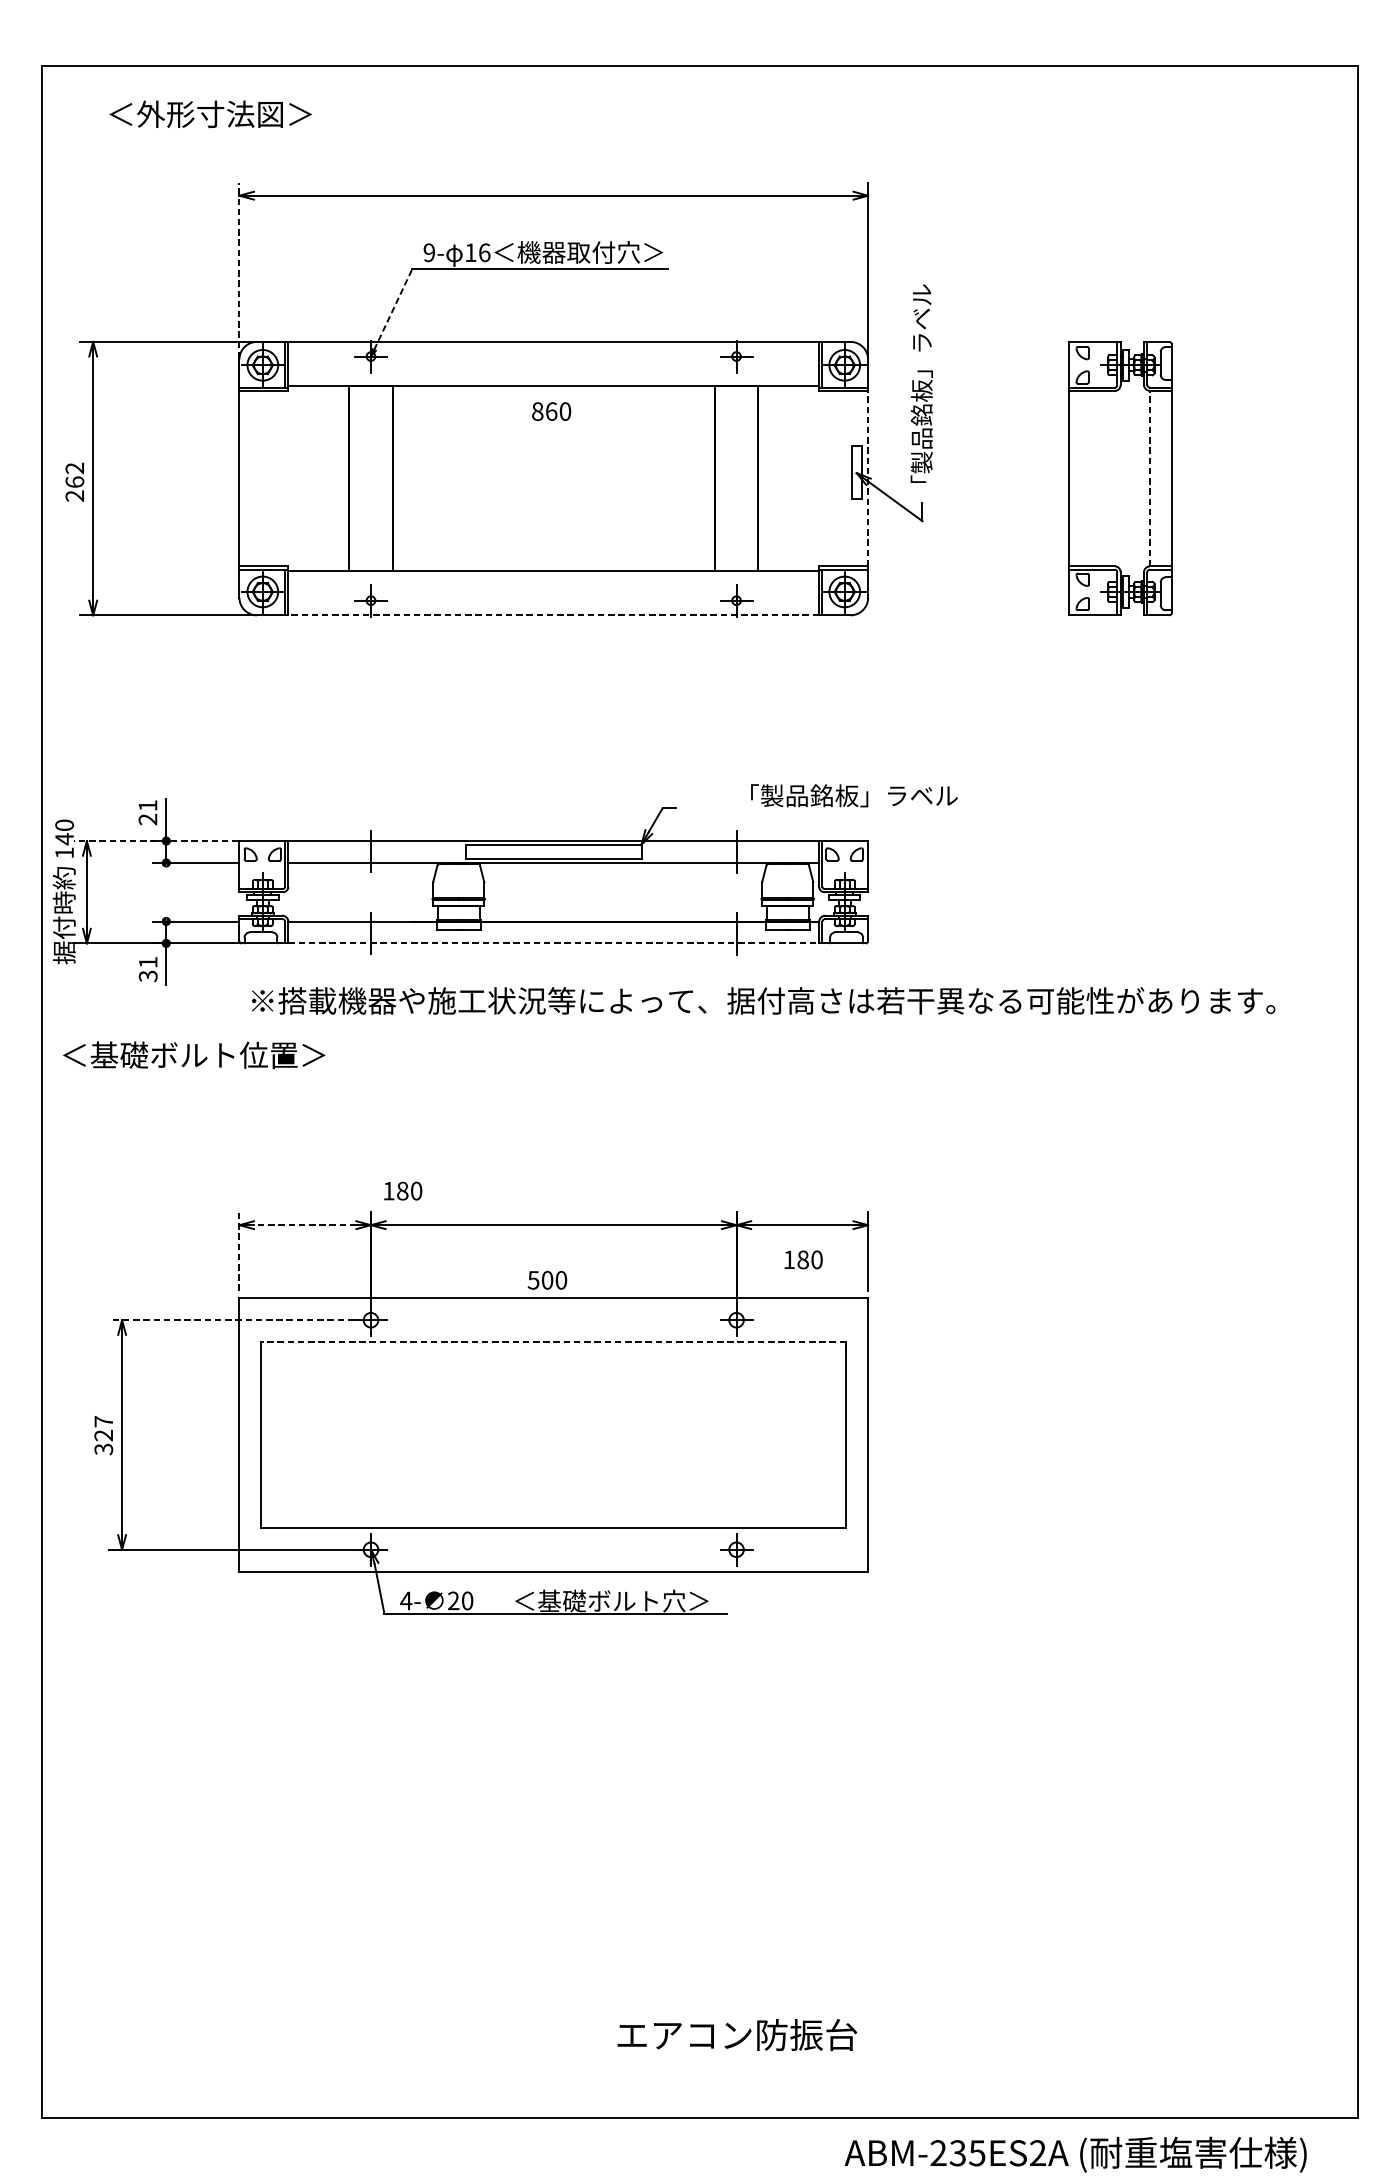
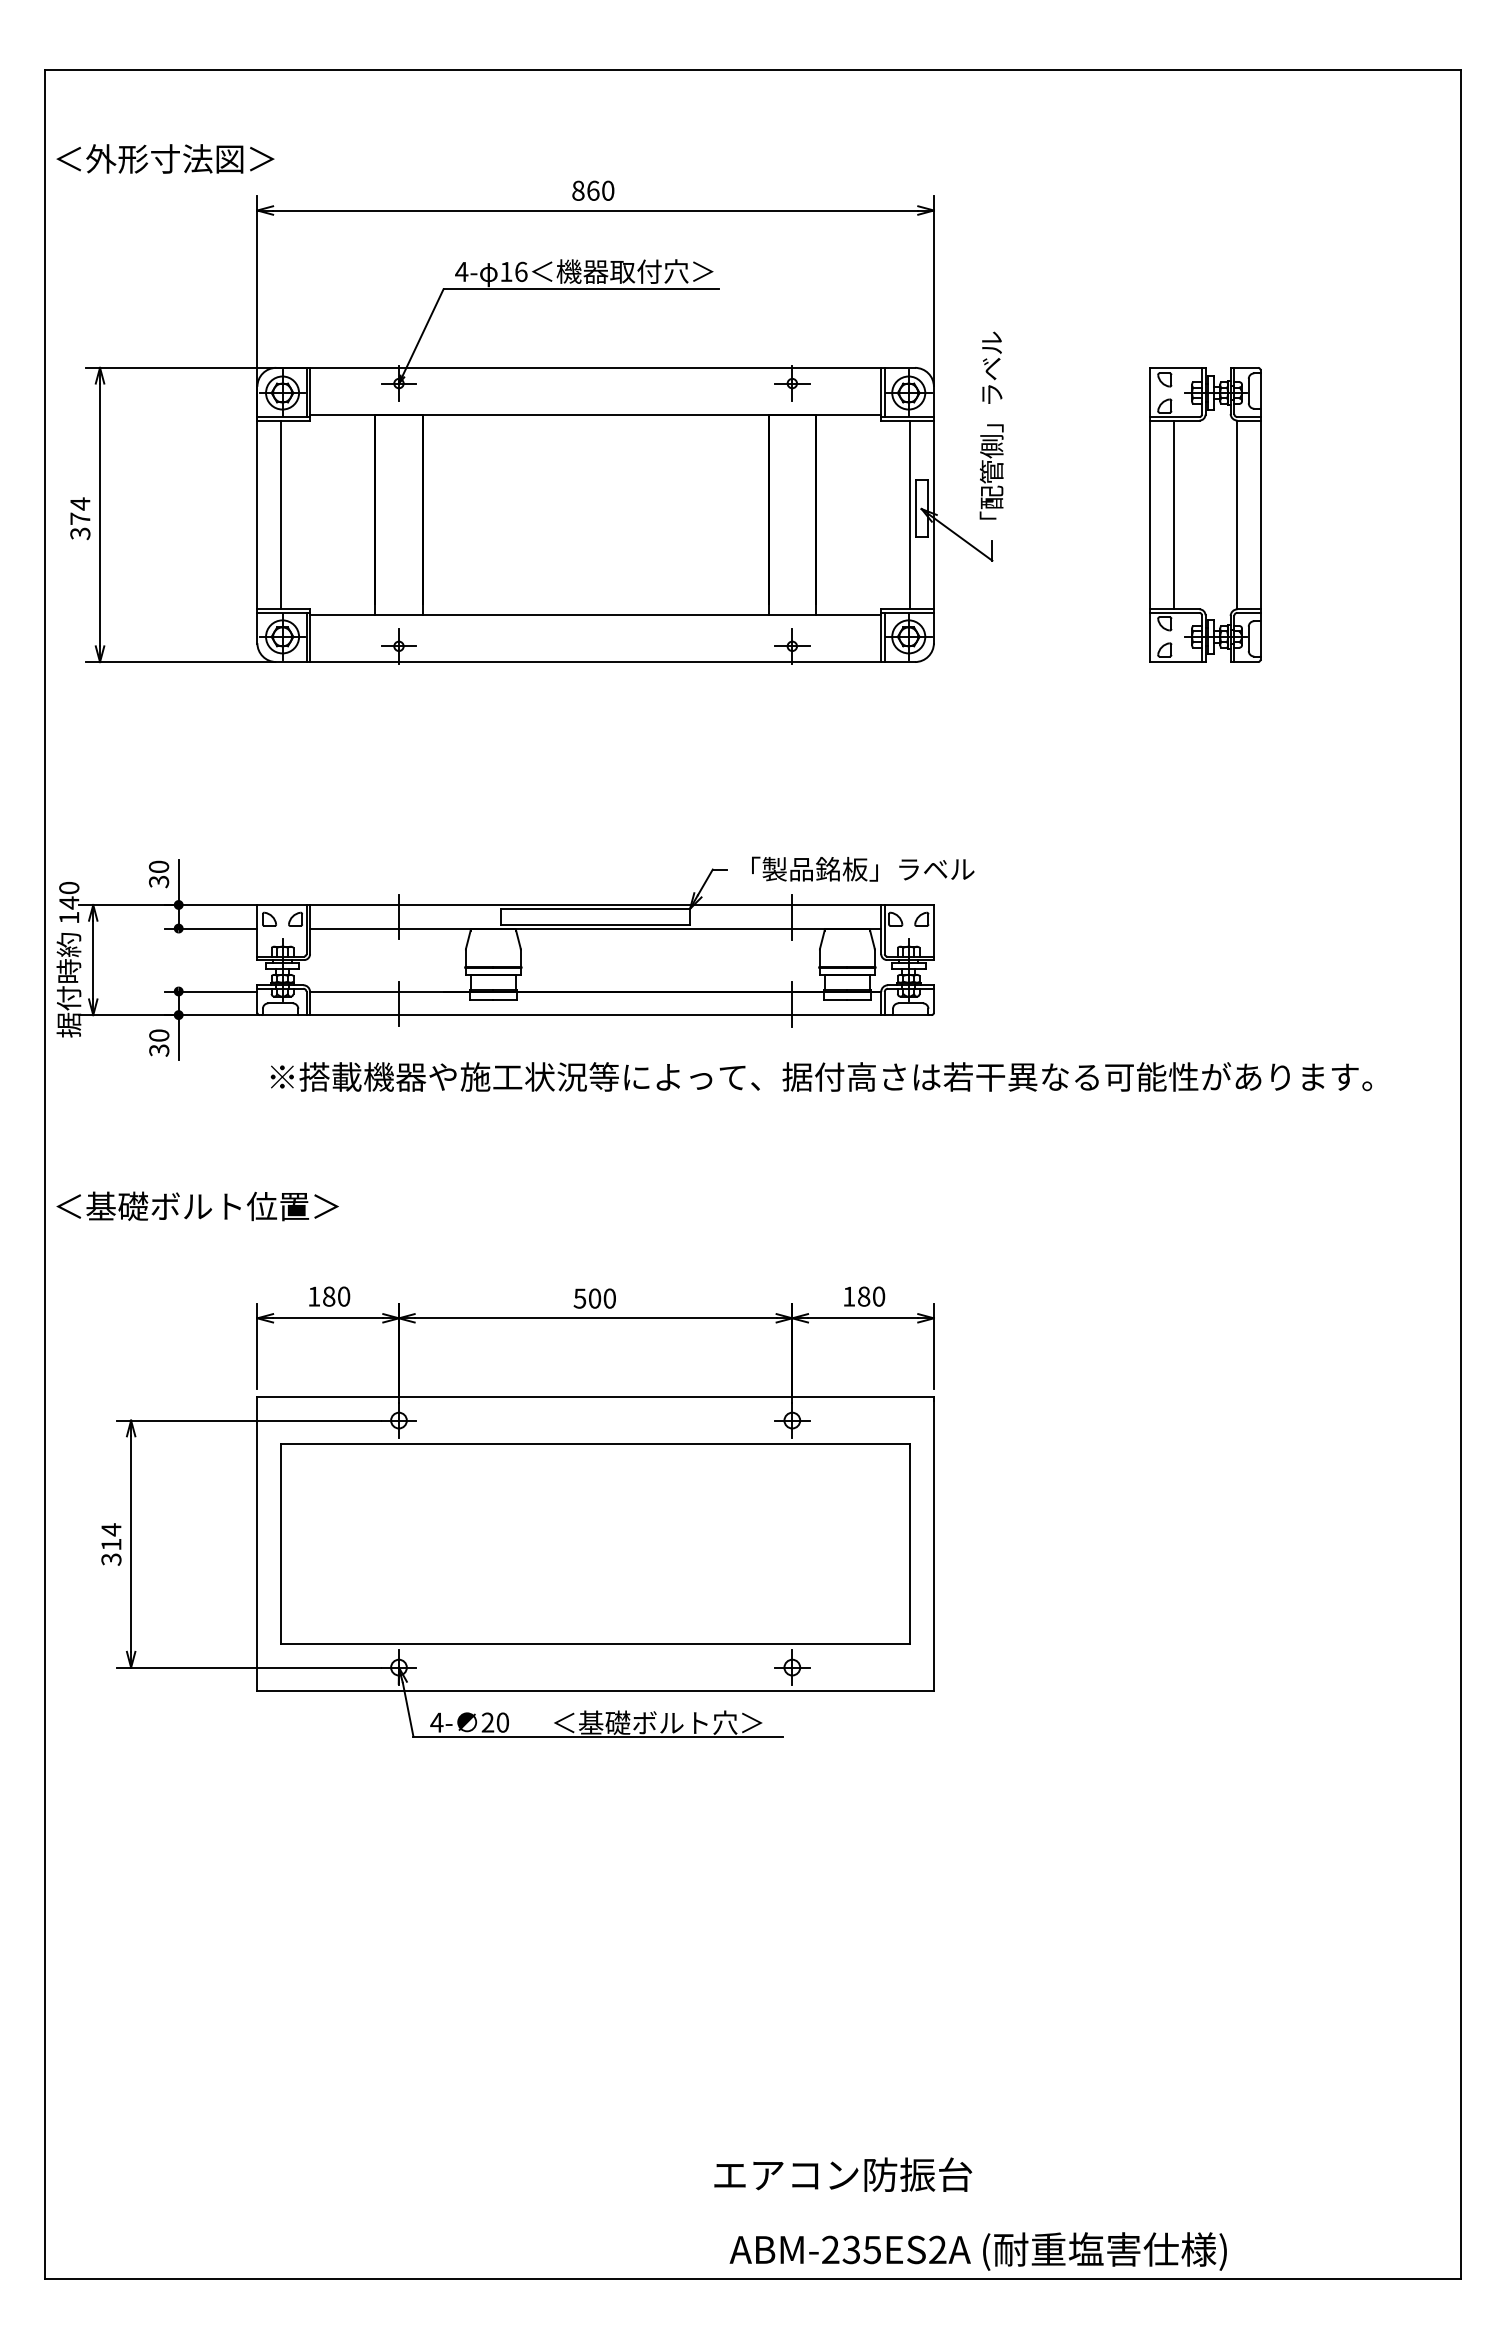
text: (210, 113) -> (165, 158), moved
text: (429, 252) -> (461, 271), 9- -> 4-
line: (239, 270) -> (257, 290), dashed -> solid
line: (393, 309) -> (423, 332), dashed -> solid
text: (921, 378) -> (991, 407), 「製品銘板」ラベル -> 「配管側」ラベル
text: (551, 411) -> (593, 190), moved
line: (260, 478) -> (280, 514), added
line: (846, 478) -> (910, 514), added
line: (867, 478) -> (933, 514), dashed -> solid
line: (1091, 478) -> (1174, 514), added
line: (1149, 478) -> (1236, 514), dashed -> solid
text: (75, 481) -> (80, 518), 262 -> 374
line: (553, 615) -> (595, 662), dashed -> solid
text: (854, 795) -> (863, 868), moved
text: (148, 812) -> (159, 874), 21 -> 30
line: (155, 841) -> (167, 905), dashed -> solid
line: (553, 943) -> (595, 1015), dashed -> solid
text: (148, 962) -> (159, 1035), 31 -> 30
text: (193, 1055) -> (197, 1206), moved
text: (403, 1190) -> (329, 1296), moved
line: (304, 1225) -> (327, 1318), dashed -> solid
line: (239, 1251) -> (257, 1346), dashed -> solid
text: (803, 1259) -> (864, 1296), moved
text: (547, 1280) -> (594, 1298), moved
line: (231, 1320) -> (248, 1420), dashed -> solid
line: (553, 1342) -> (595, 1444), dashed -> solid
text: (103, 1427) -> (111, 1536), 327 -> 314
text: (737, 2034) -> (843, 2174), moved
text: (1074, 2154) -> (977, 2251), moved

